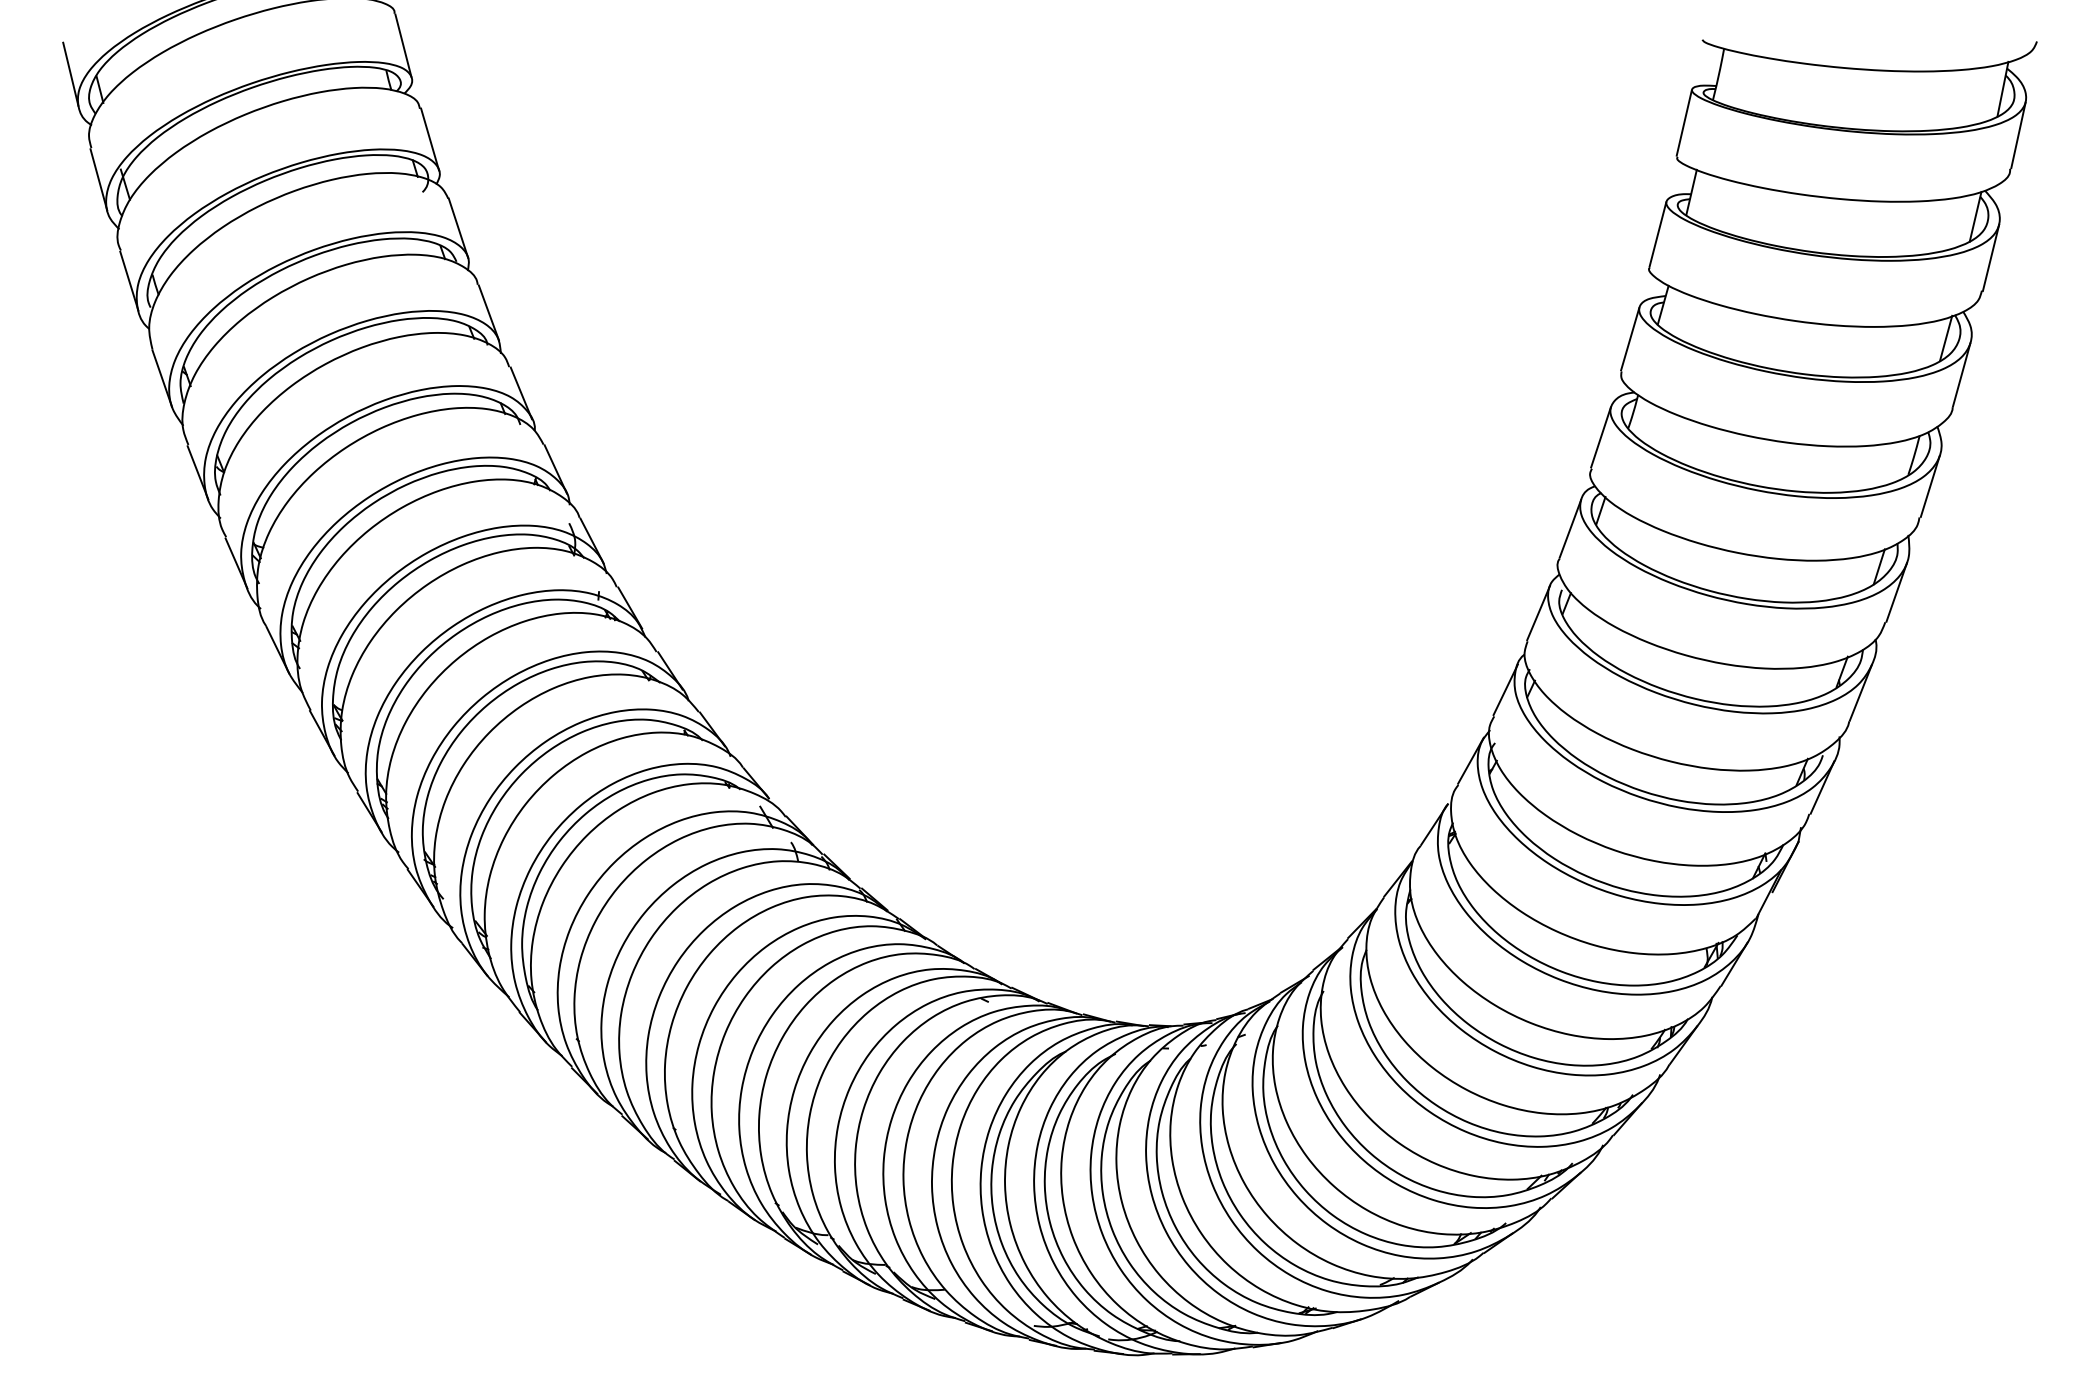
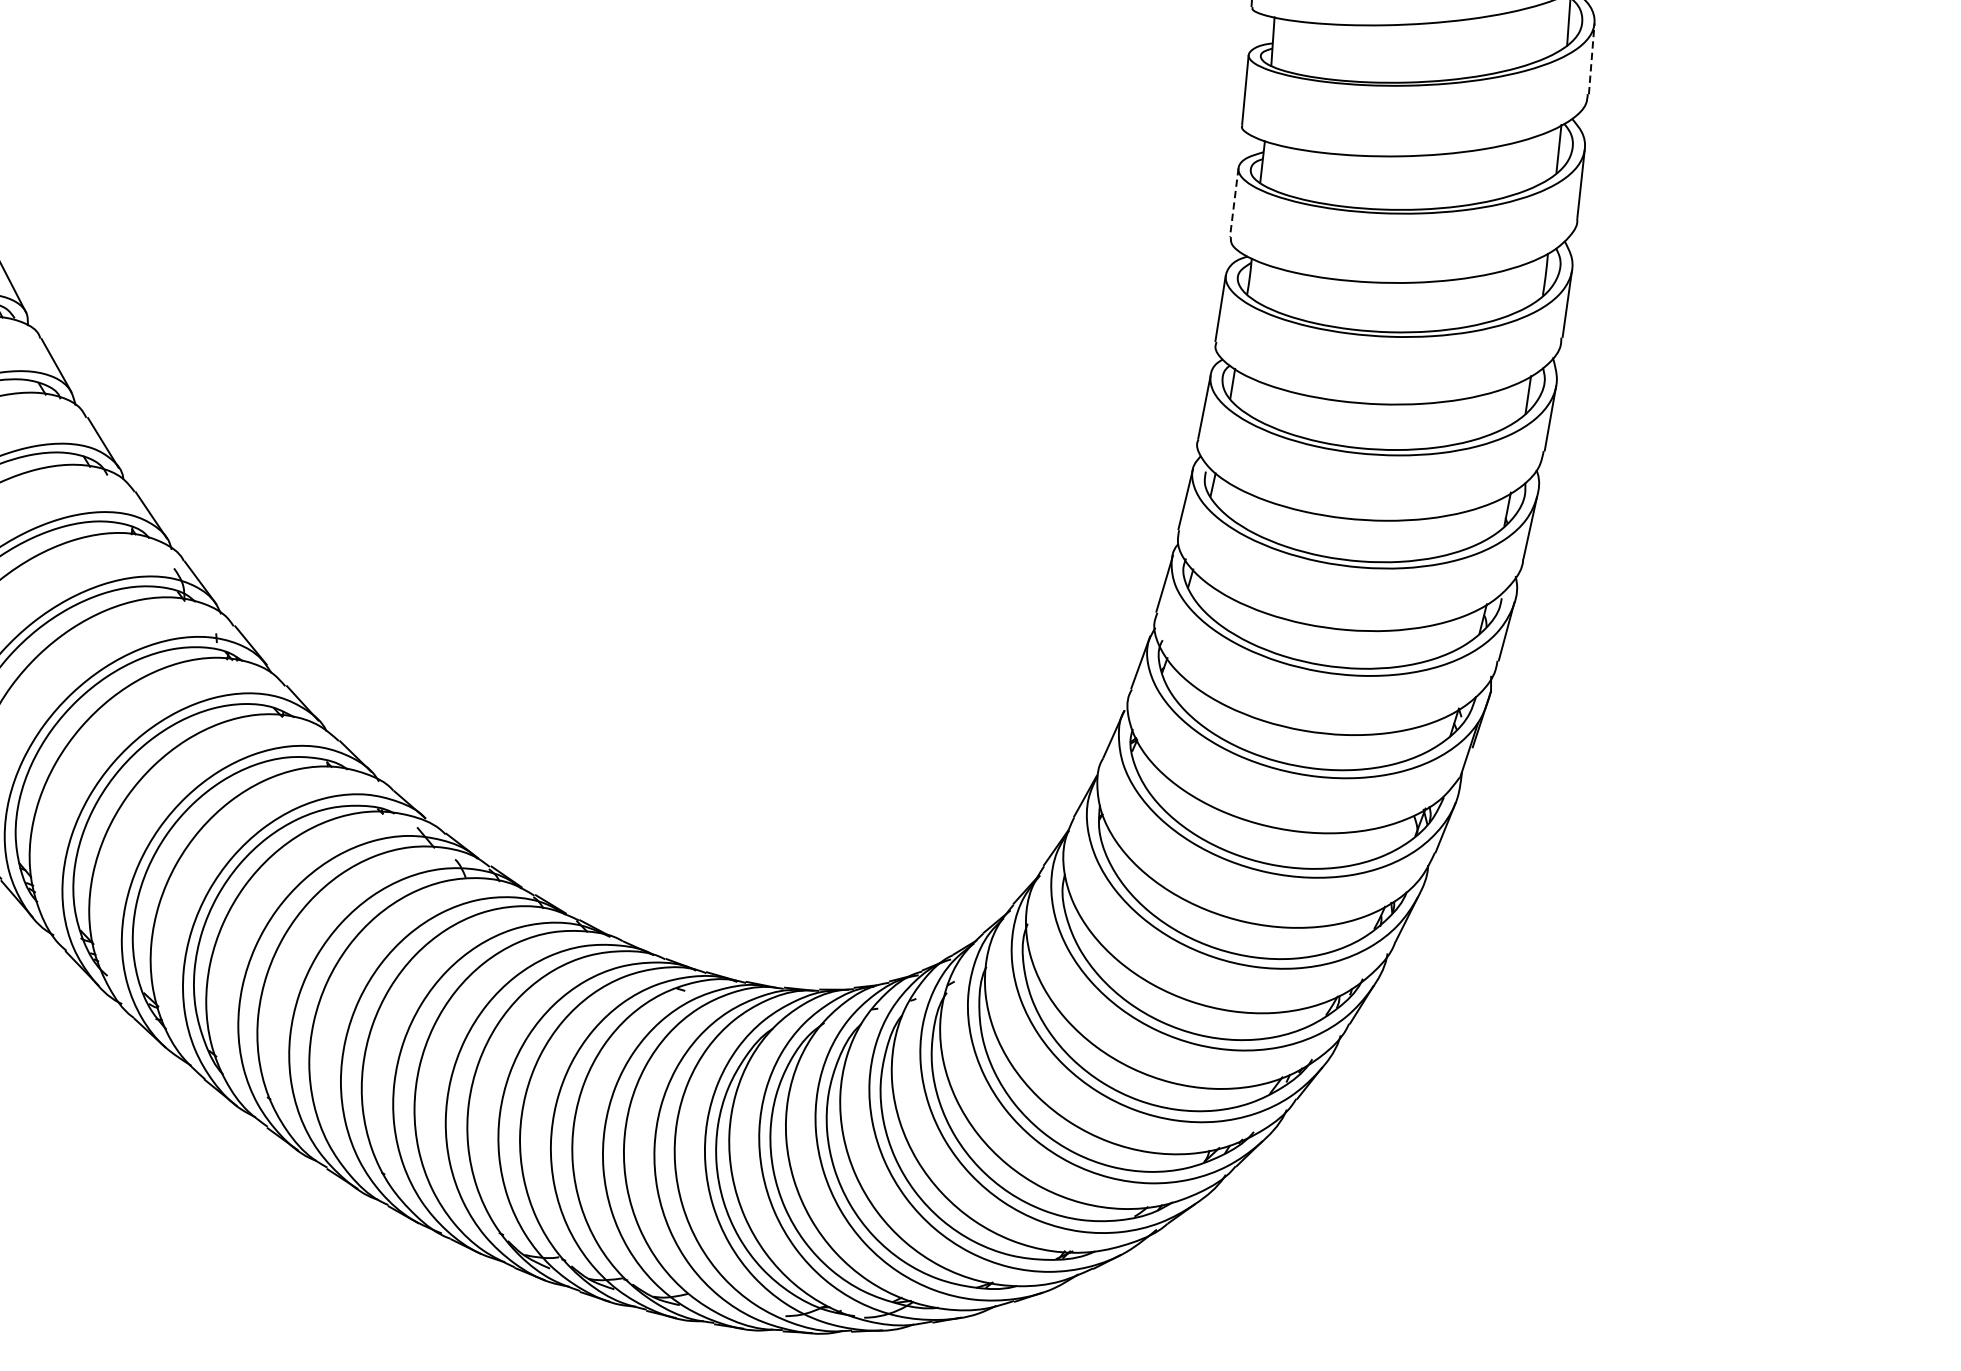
line: (1991, 257) -> (1592, 58), solid -> dashed
line: (1630, 339) -> (1234, 202), solid -> dashed

